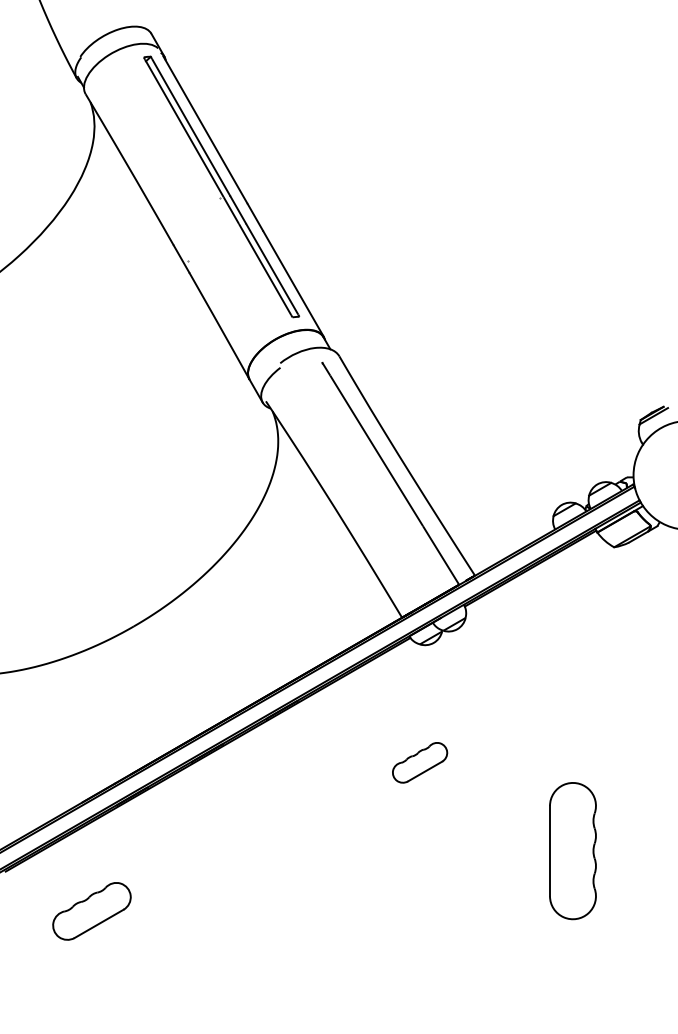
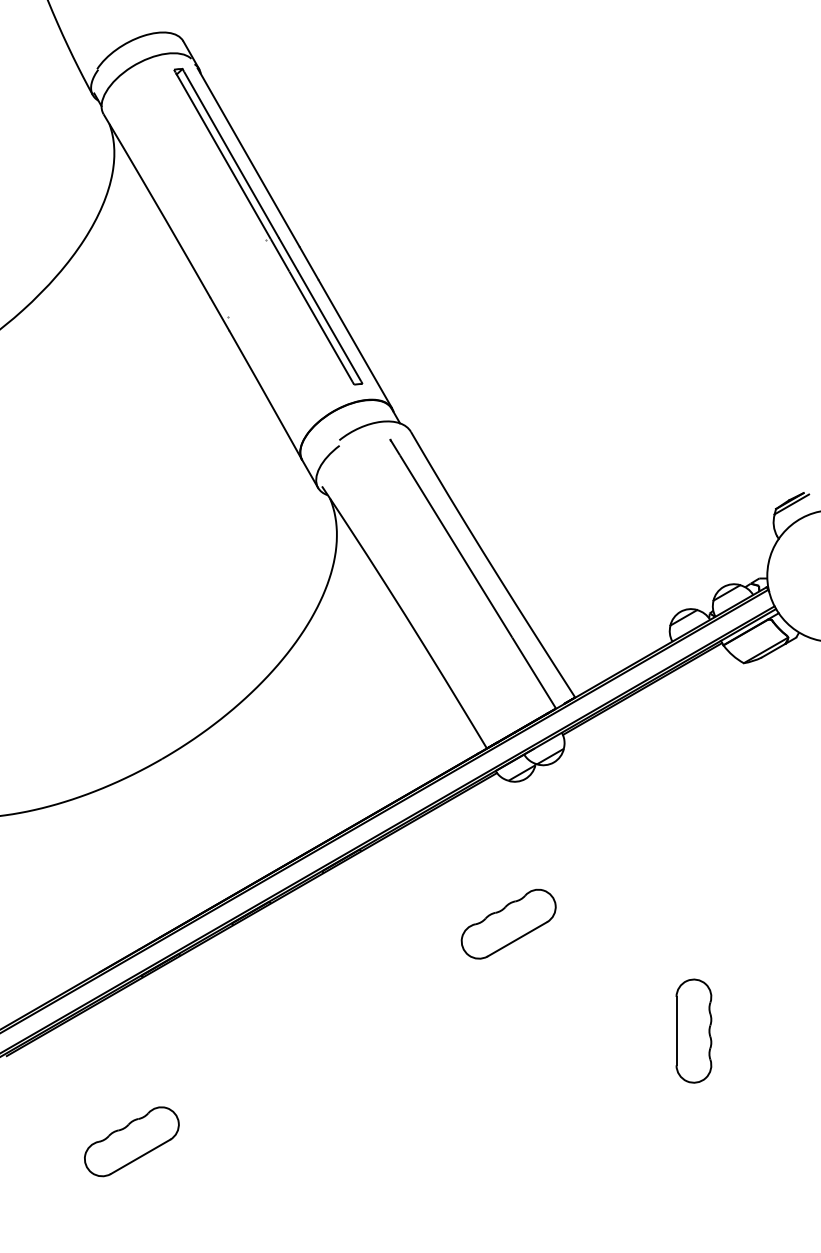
part: (419, 762) -> (508, 923), size x1.43
part: (572, 850) -> (693, 1030), size x0.62
part: (91, 911) -> (131, 1141), moved

